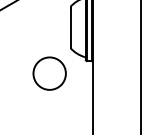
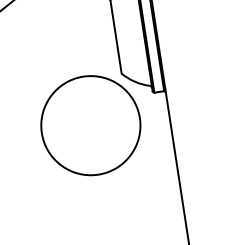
circle: (49, 73) -> (90, 125), size x1.67

